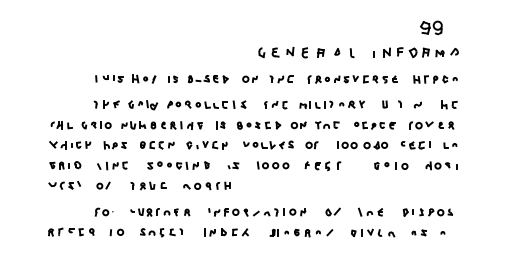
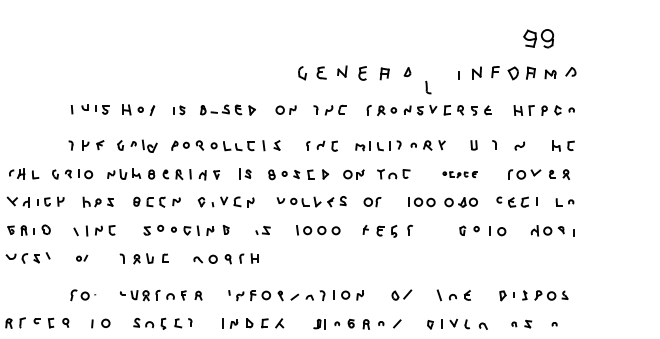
part: (351, 53) -> (427, 88), moved
part: (374, 125) -> (459, 174), size x0.6
part: (103, 185) -> (82, 258), size x0.6

